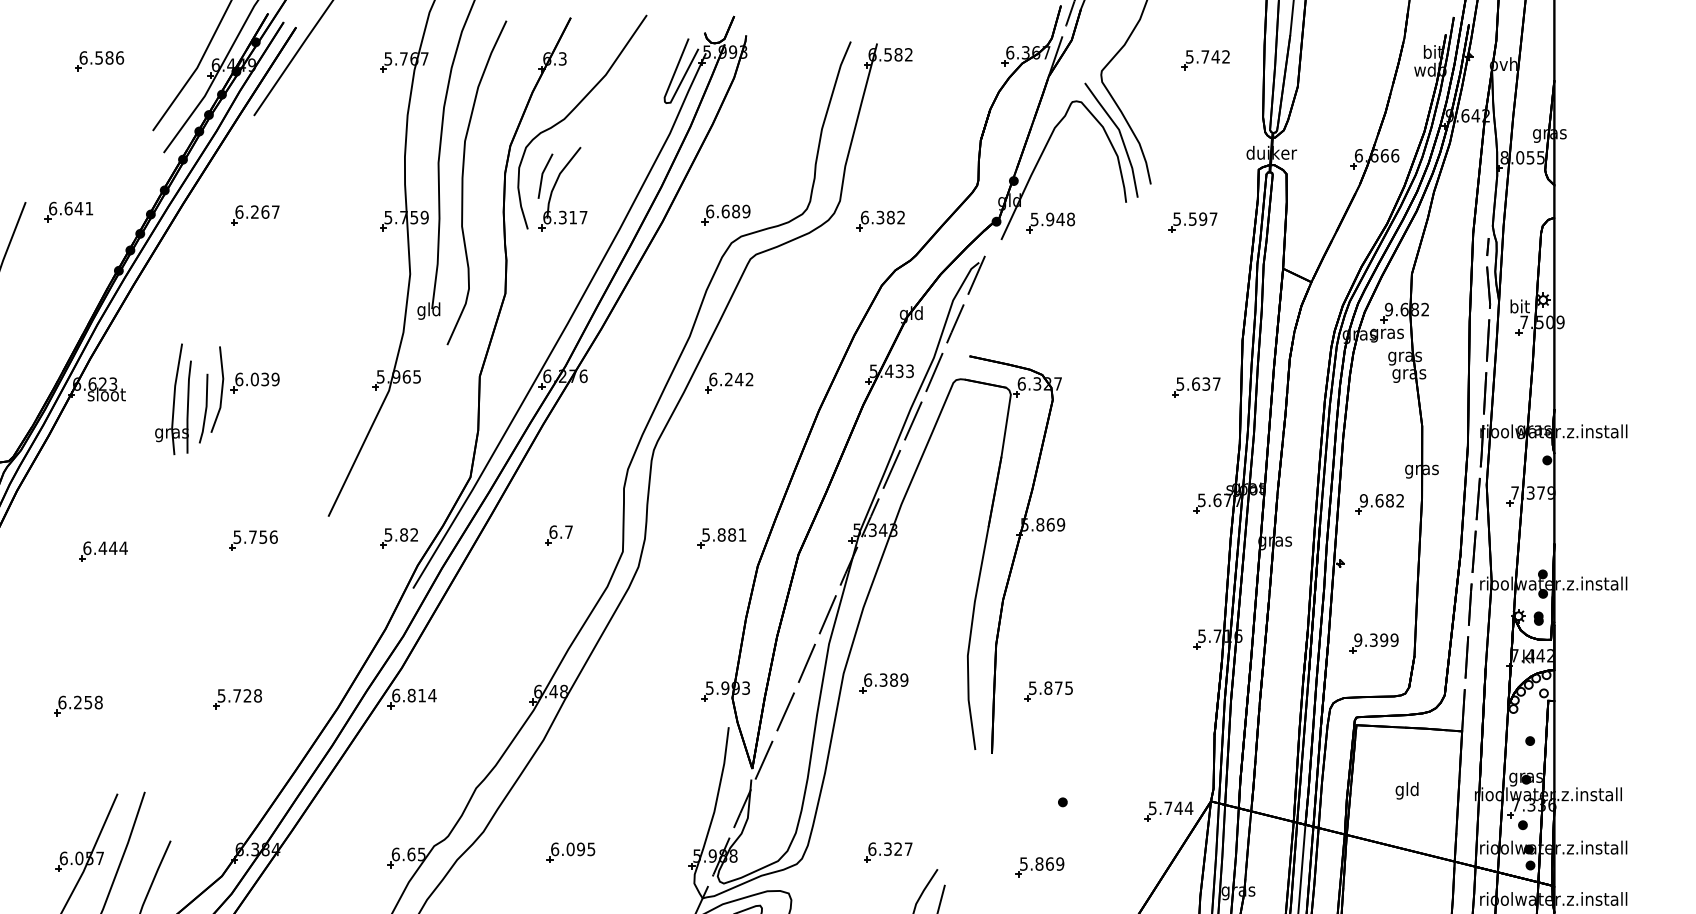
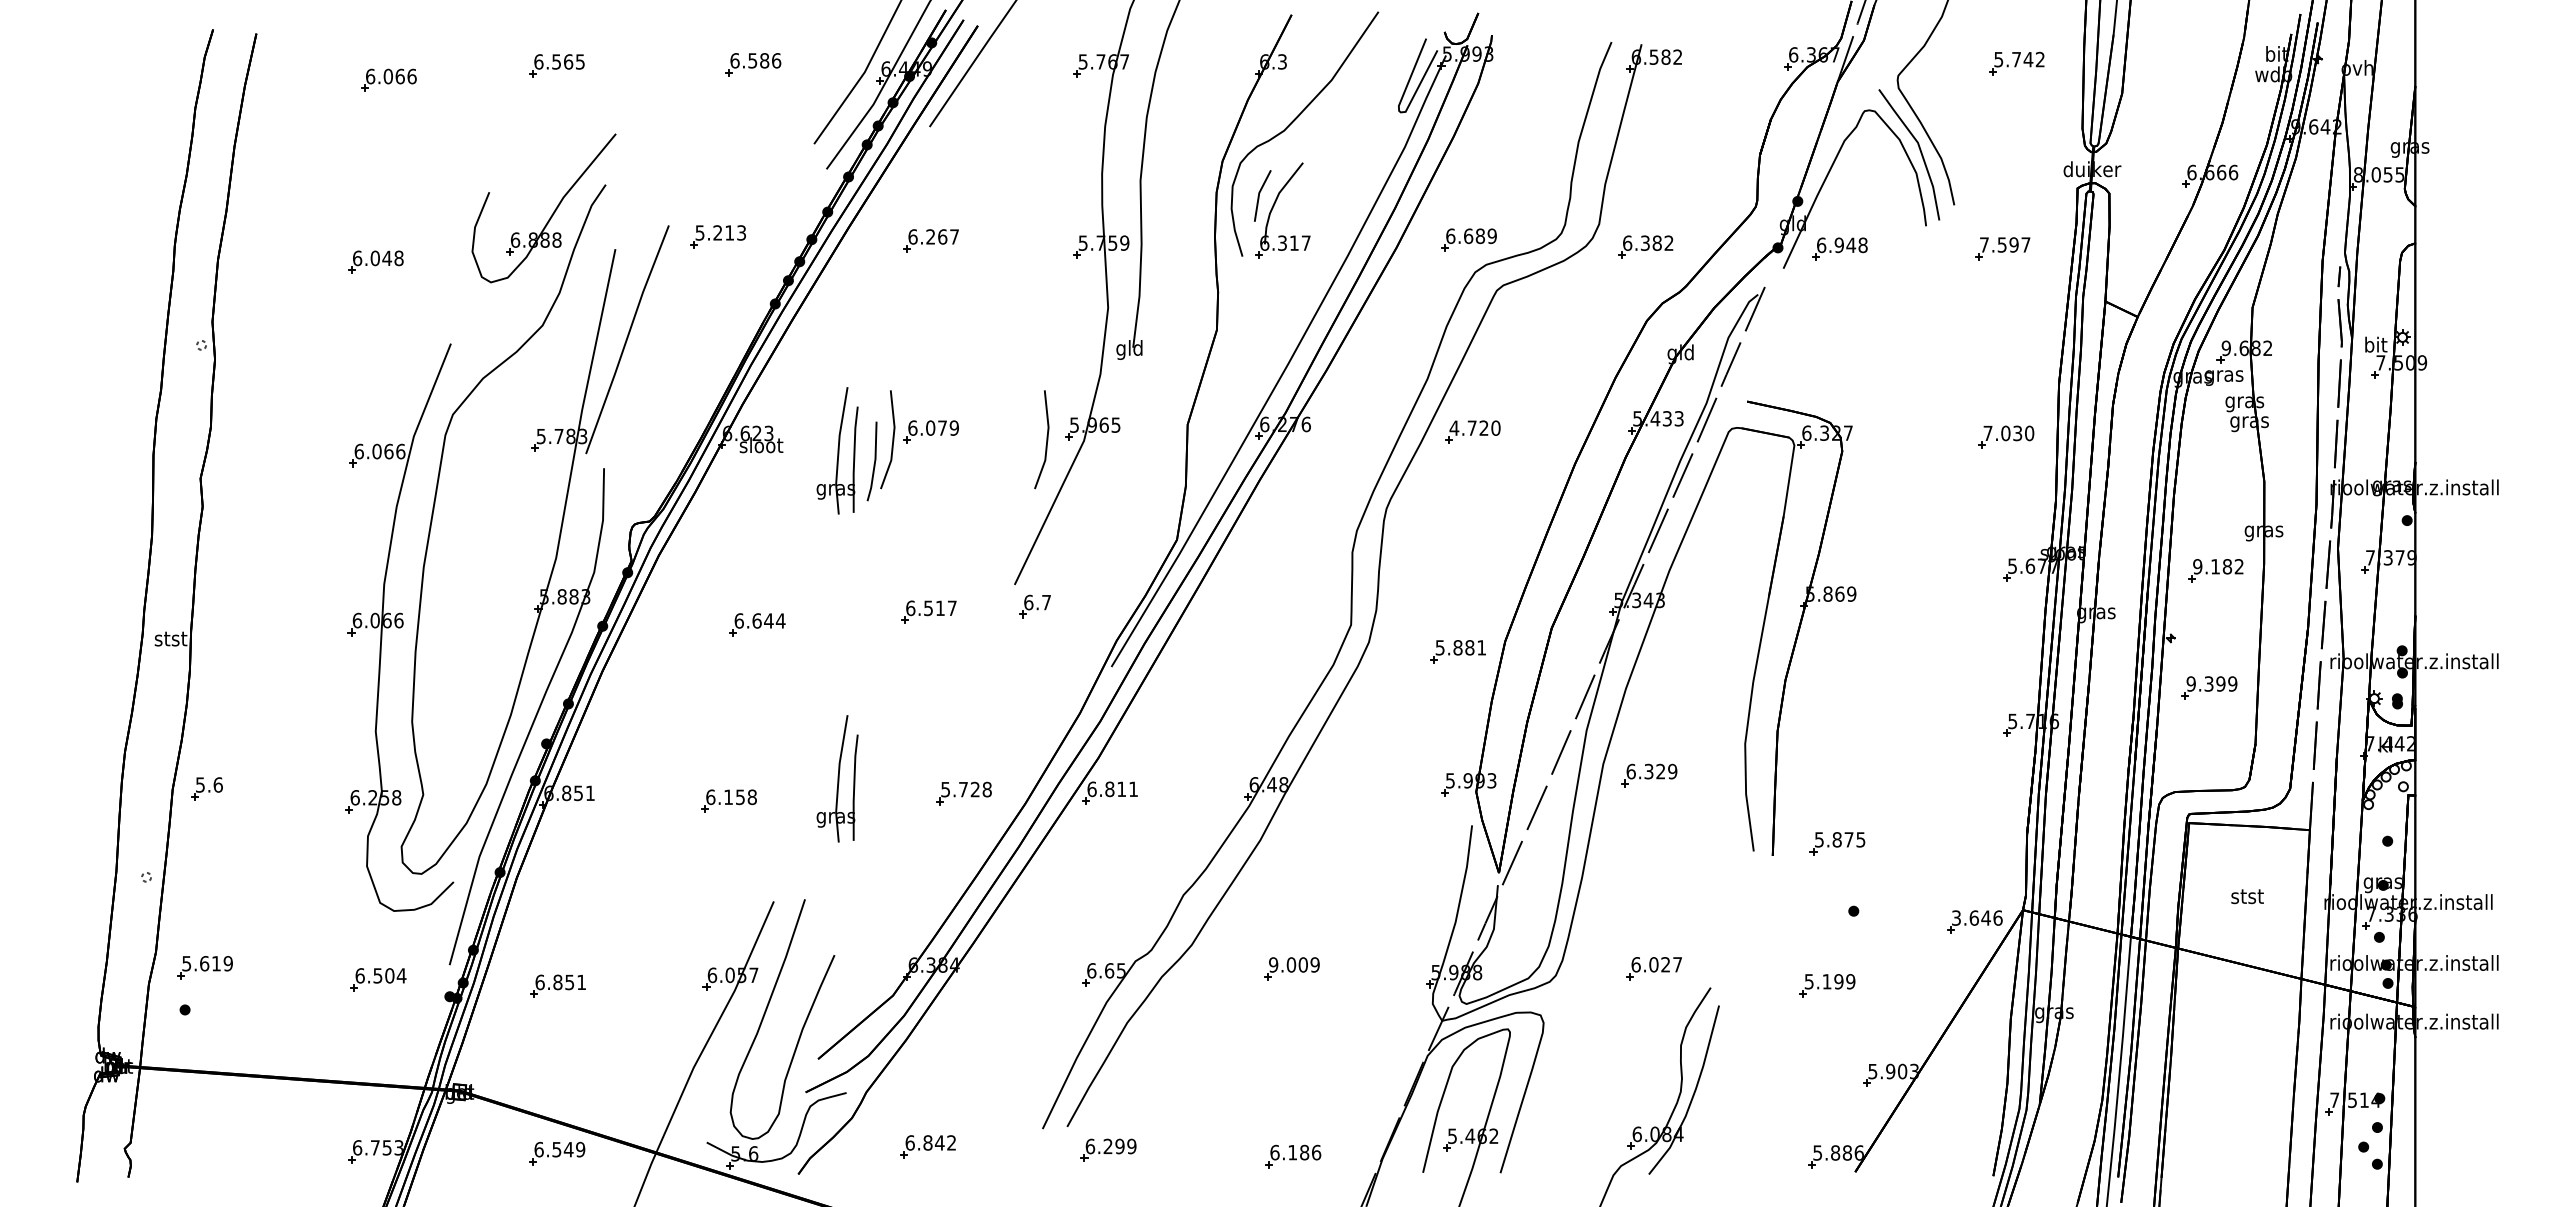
curve: (463, 182) -> (1168, 203), removed
text: (70, 208) -> (720, 232), 6.641 -> 5.213
text: (1177, 218) -> (1984, 244), 5.597 -> 7.597
text: (1034, 219) -> (1821, 245), 5.948 -> 6.948
text: (265, 378) -> (942, 427), 6.039 -> 6.079
text: (730, 378) -> (1474, 427), 6.242 -> 4.720
text: (1198, 384) -> (2008, 433), 5.637 -> 7.030
line: (356, 389) -> (1046, 439), added
text: (1379, 500) -> (2215, 566), 9.682 -> 9.182
part: (558, 535) -> (1034, 606), moved
text: (255, 537) -> (931, 608), 5.756 -> 6.517
part: (399, 538) -> (1095, 609), removed
part: (721, 538) -> (1457, 651), moved
text: (102, 547) -> (756, 620), 6.444 -> 6.644
part: (1374, 643) -> (2209, 687), moved
text: (893, 680) -> (1660, 771), 6.389 -> 6.329
part: (173, 686) -> (837, 778), added
part: (1048, 691) -> (1837, 843), moved
text: (432, 694) -> (1133, 788), 6.814 -> 6.811
part: (237, 699) -> (963, 793), moved
text: (77, 701) -> (728, 796), 6.258 -> 6.158
text: (1407, 791) -> (2247, 898), gld -> stst
text: (1171, 807) -> (1977, 917), 5.744 -> 3.646
text: (573, 848) -> (1294, 964), 6.095 -> 9.009
text: (887, 848) -> (1653, 964), 6.327 -> 6.027
text: (1044, 863) -> (1832, 981), 5.869 -> 5.199

